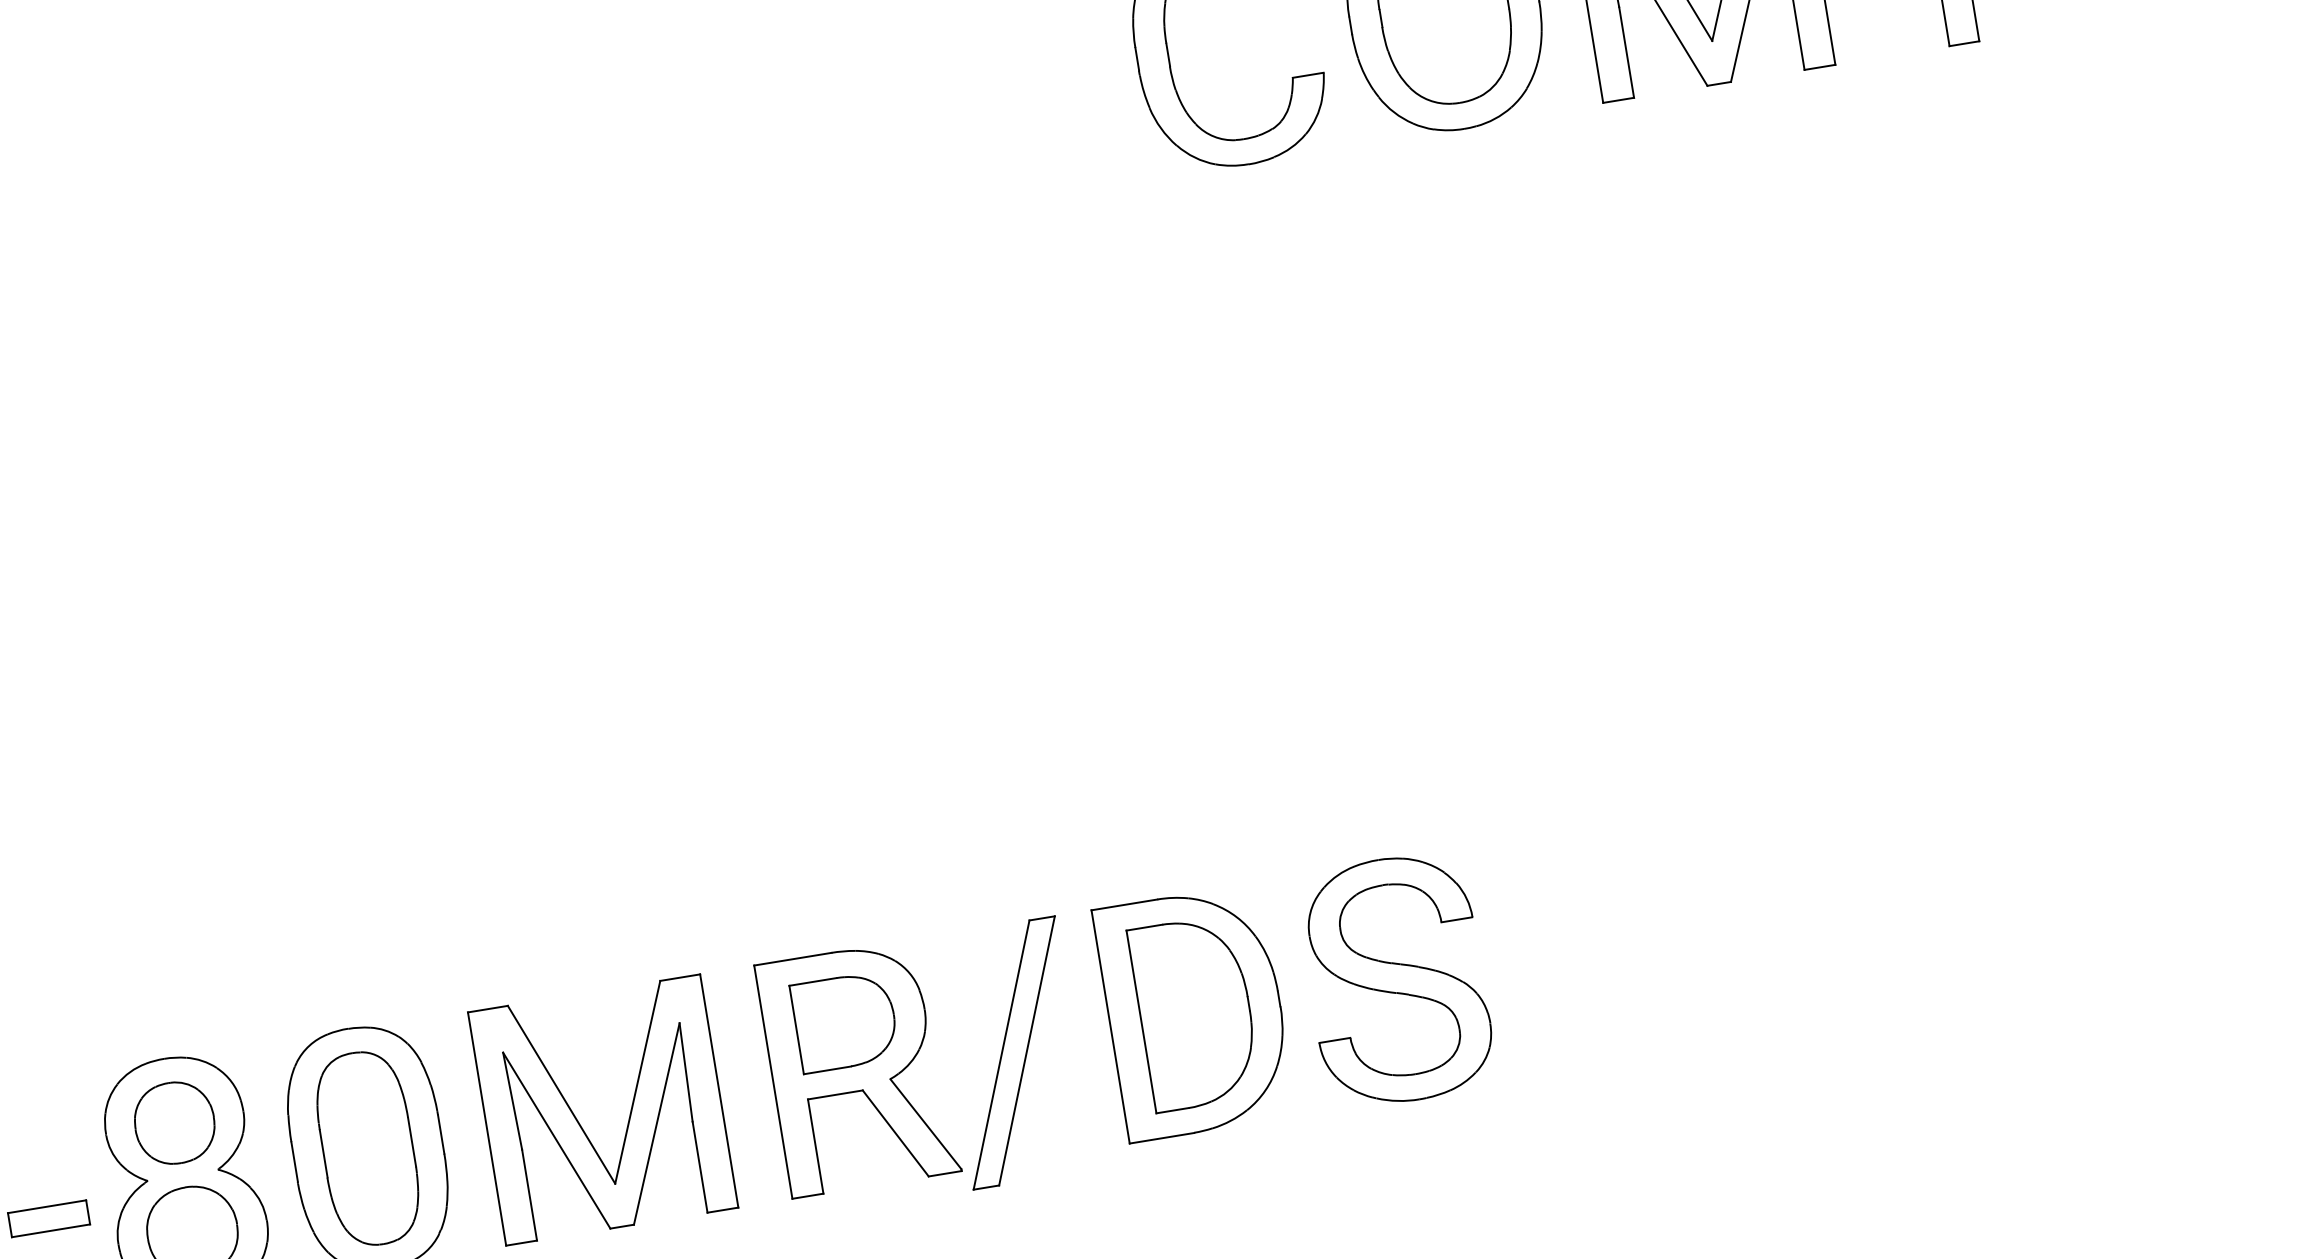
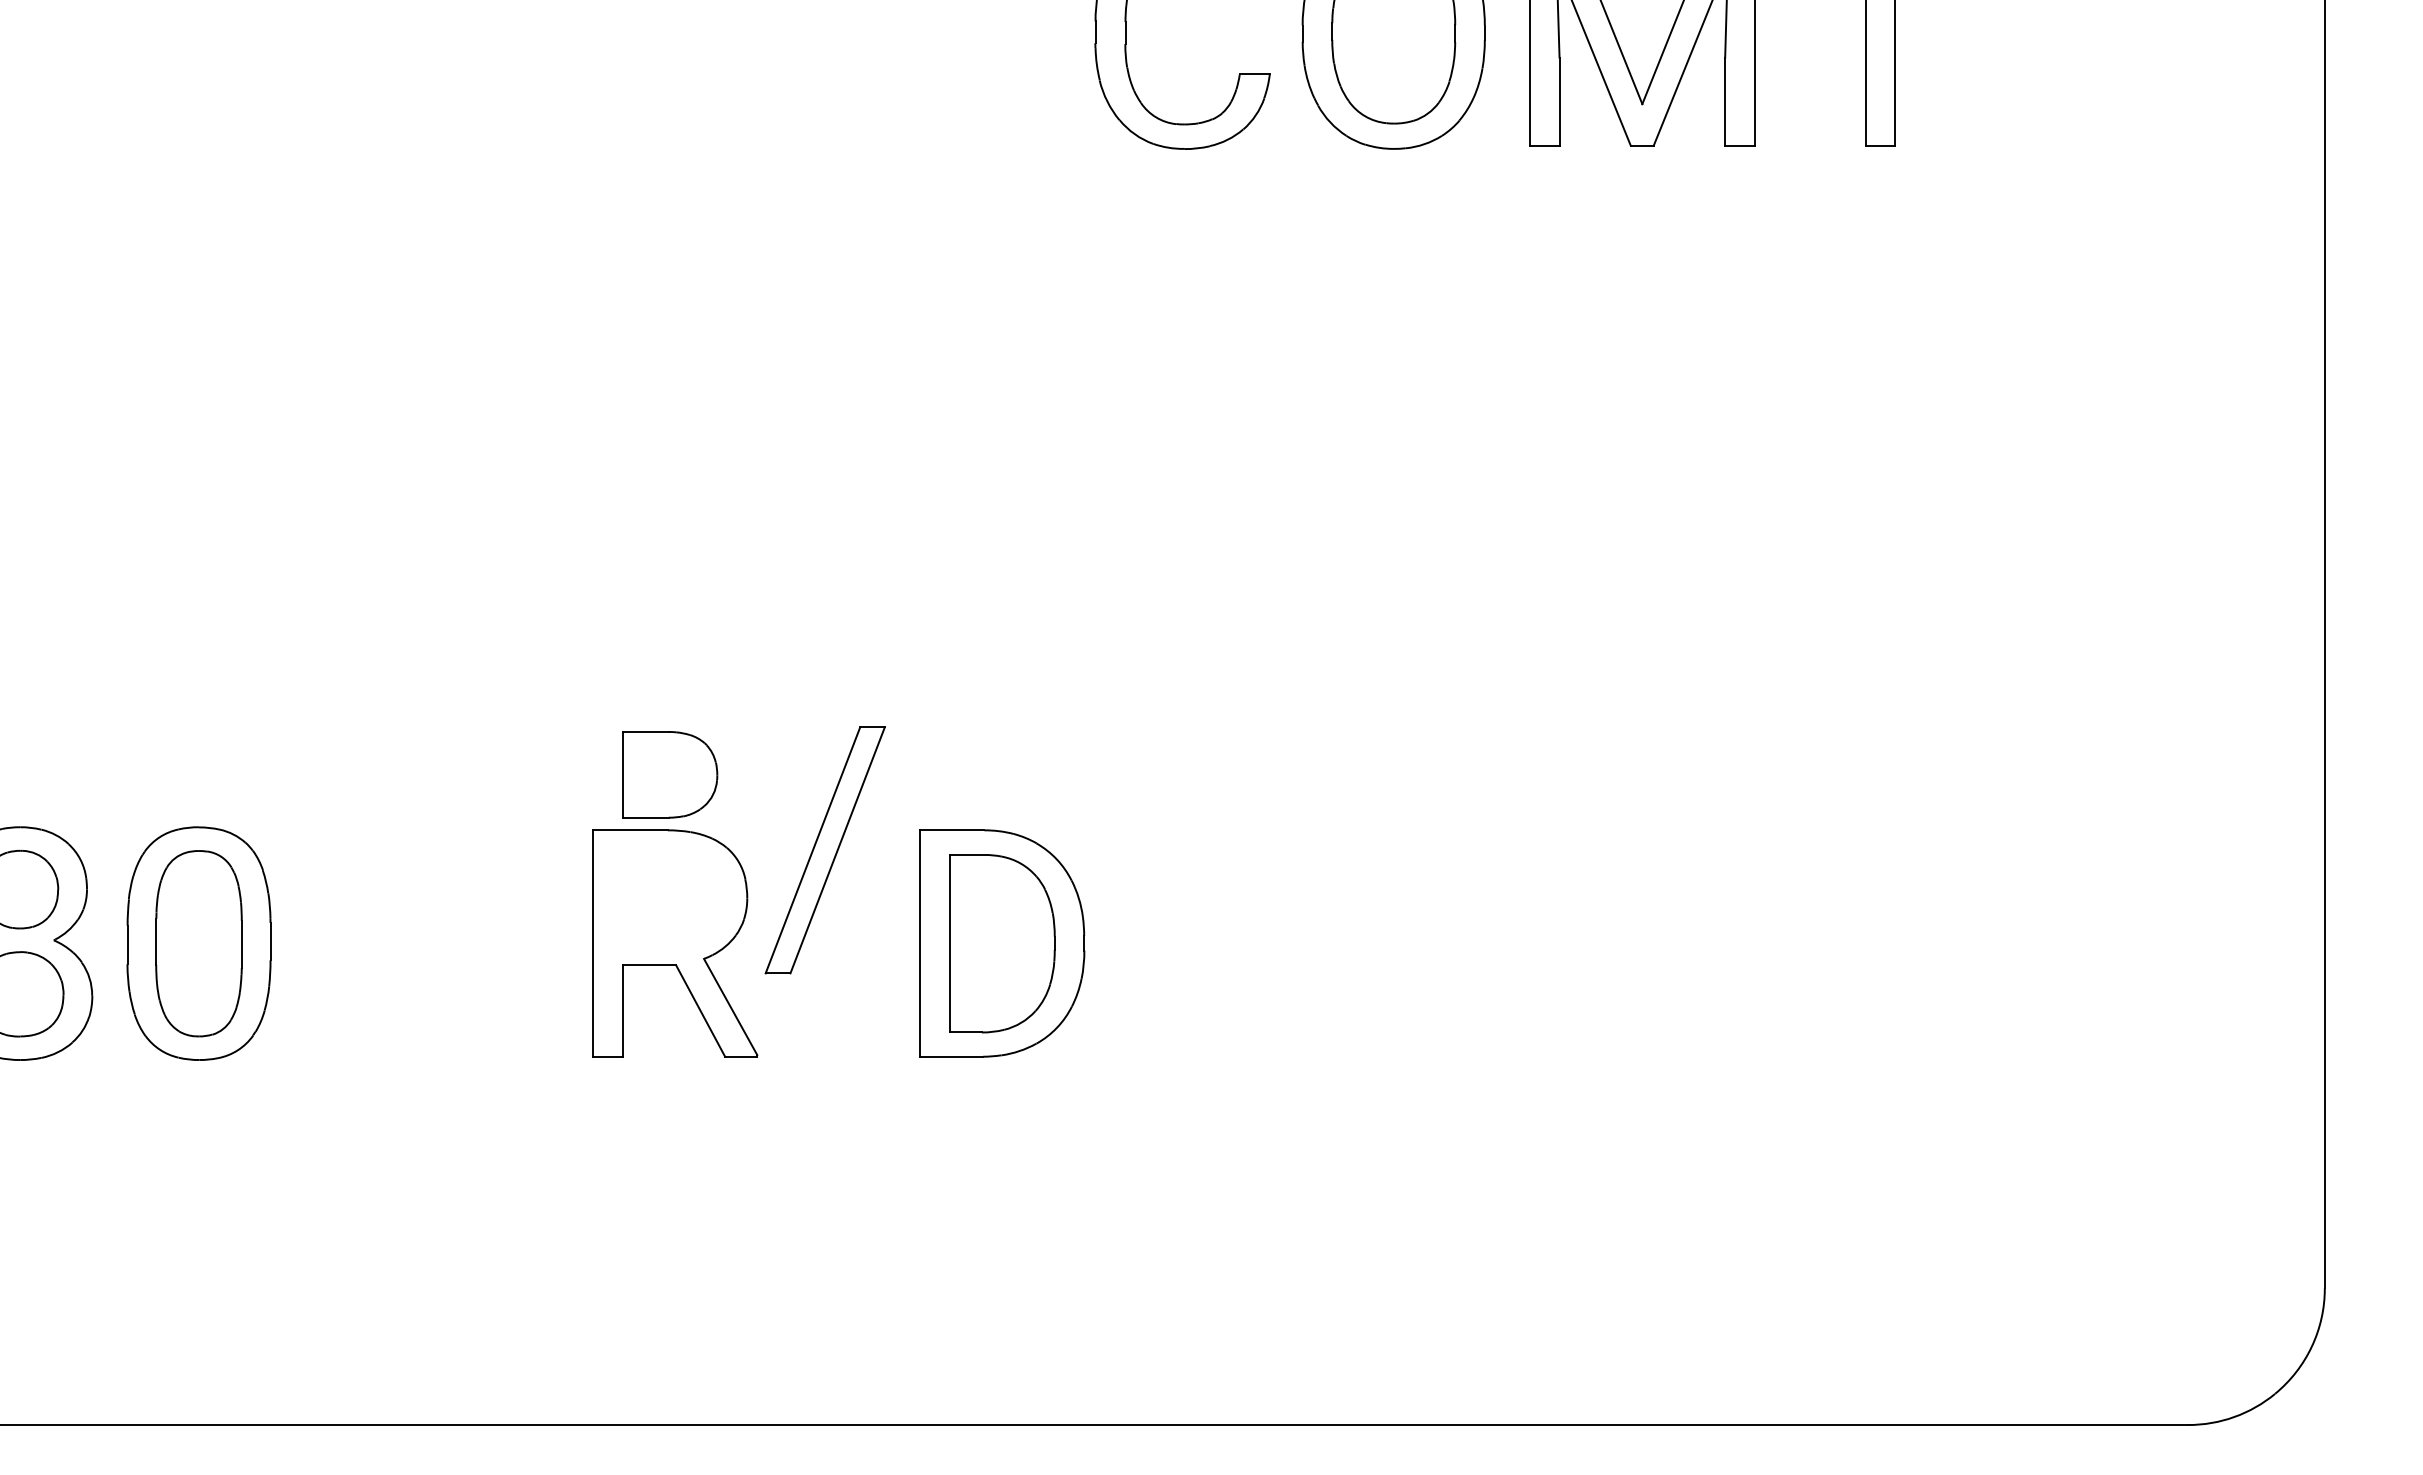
part: (1395, 980) -> (1197, 943), removed
part: (845, 1021) -> (670, 774), moved
part: (1013, 1053) -> (824, 850), moved
part: (581, 1125) -> (404, 954), removed

